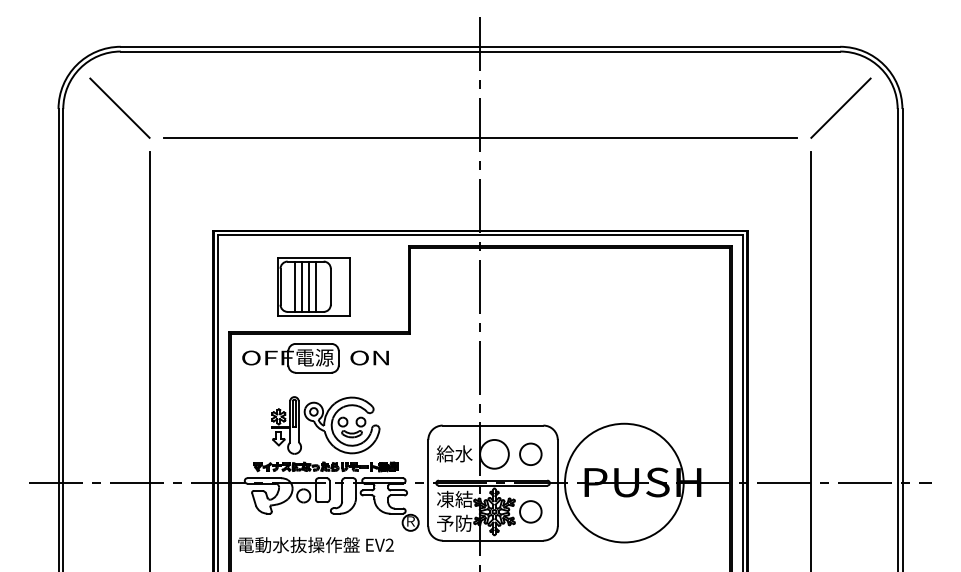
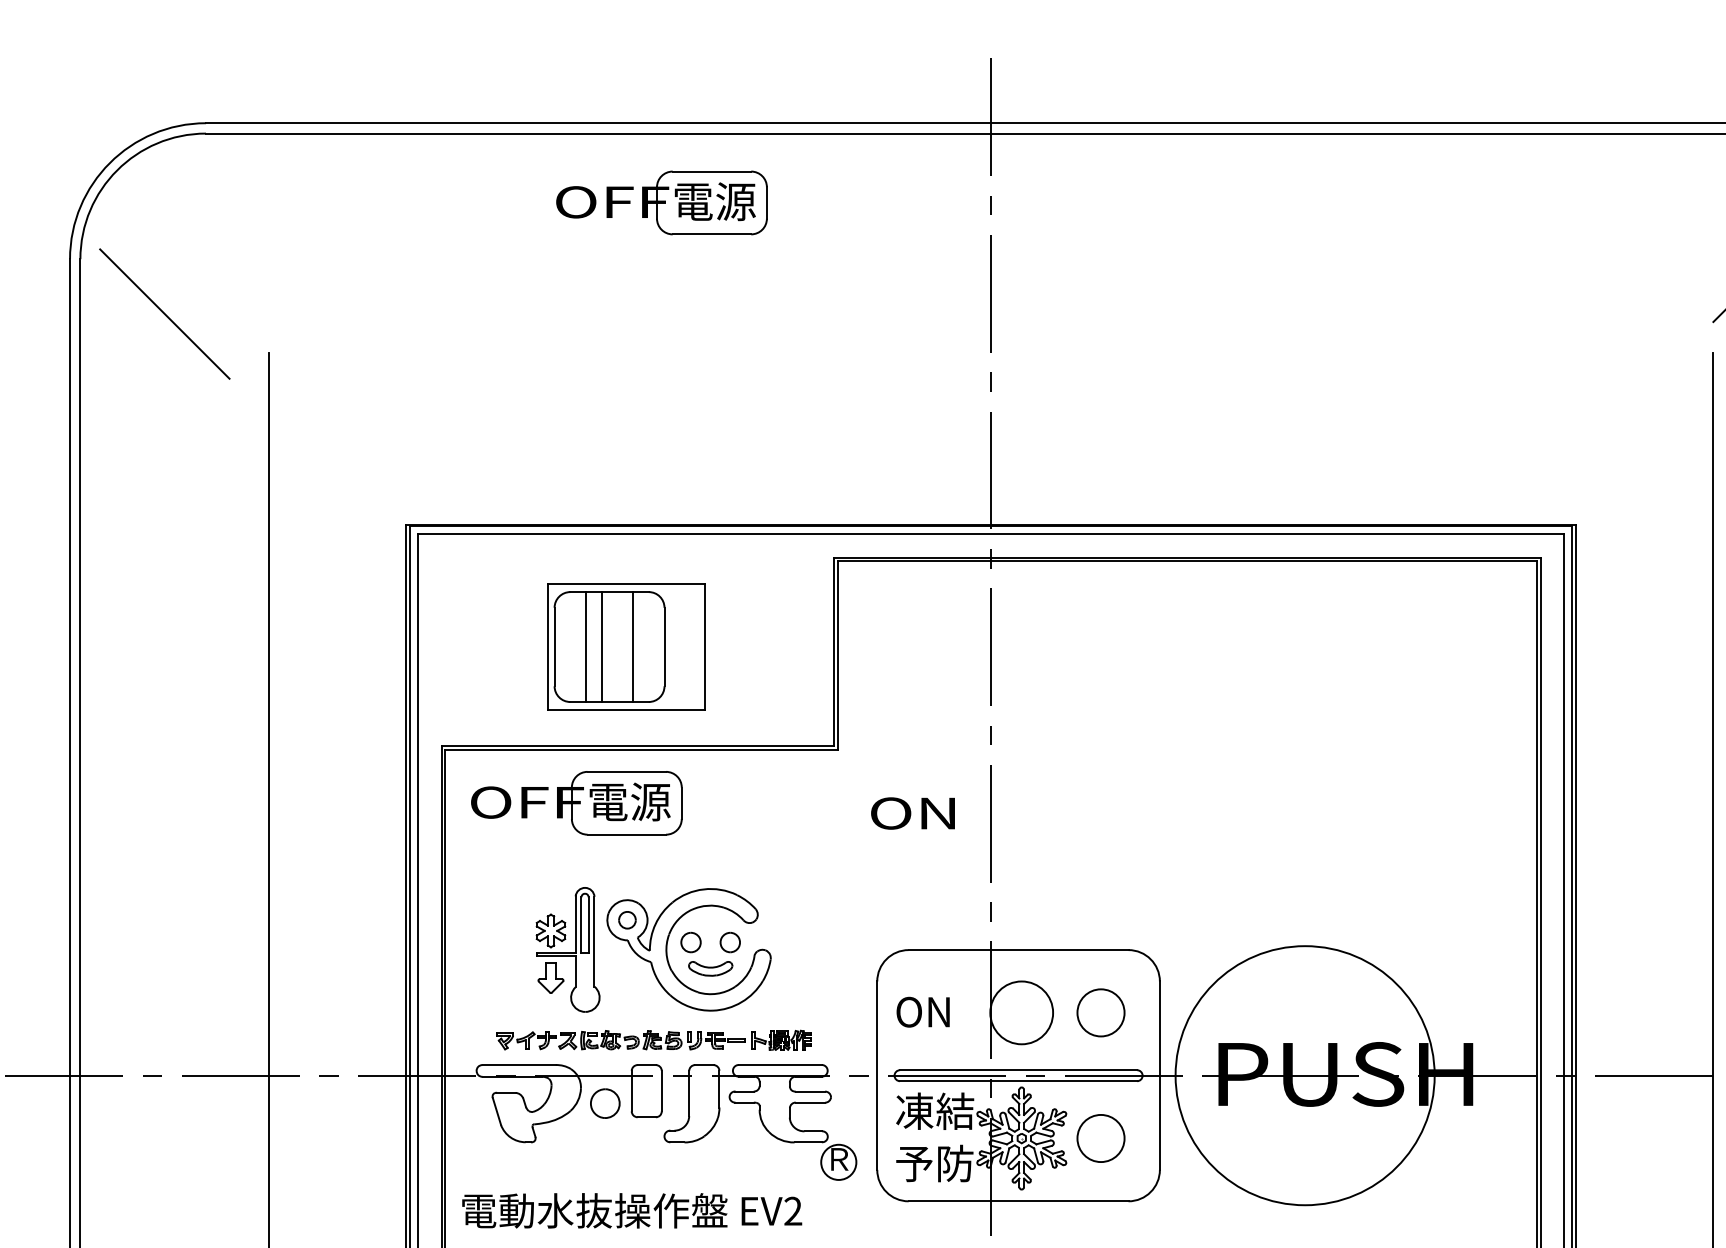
part: (329, 83) -> (661, 203), added
line: (119, 107) -> (163, 312), moved
line: (479, 137) -> (988, 321), removed
line: (309, 286) -> (617, 646), removed
text: (369, 357) -> (912, 812), moved
text: (454, 453) -> (934, 1011), 給水 -> ON

